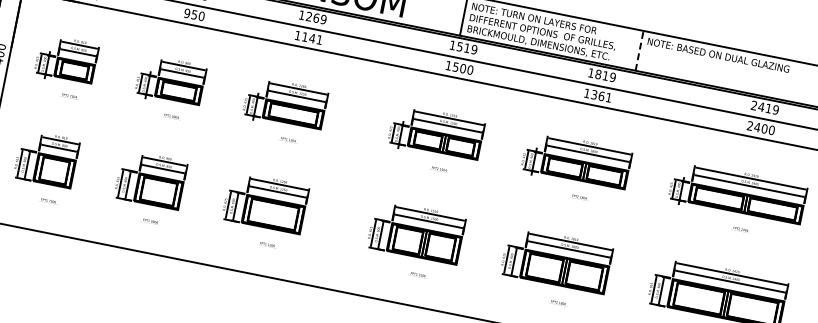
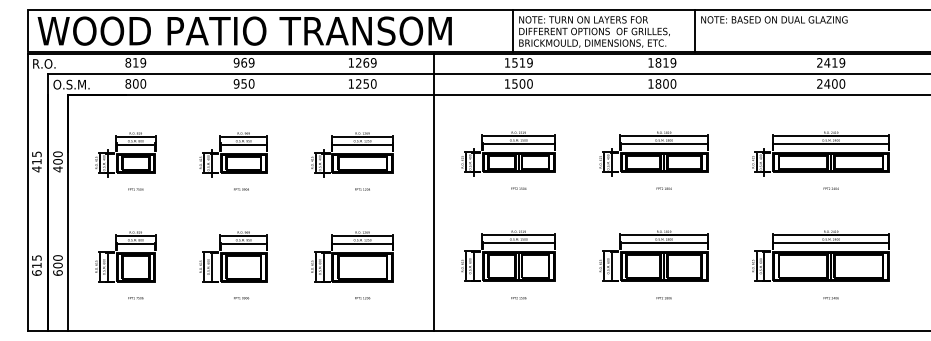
text: (312, 38) -> (366, 83), 1141 -> 1250
line: (639, 51) -> (694, 31), dashed -> solid
text: (601, 95) -> (665, 83), 1361 -> 1800
line: (357, 156) -> (434, 192), added

